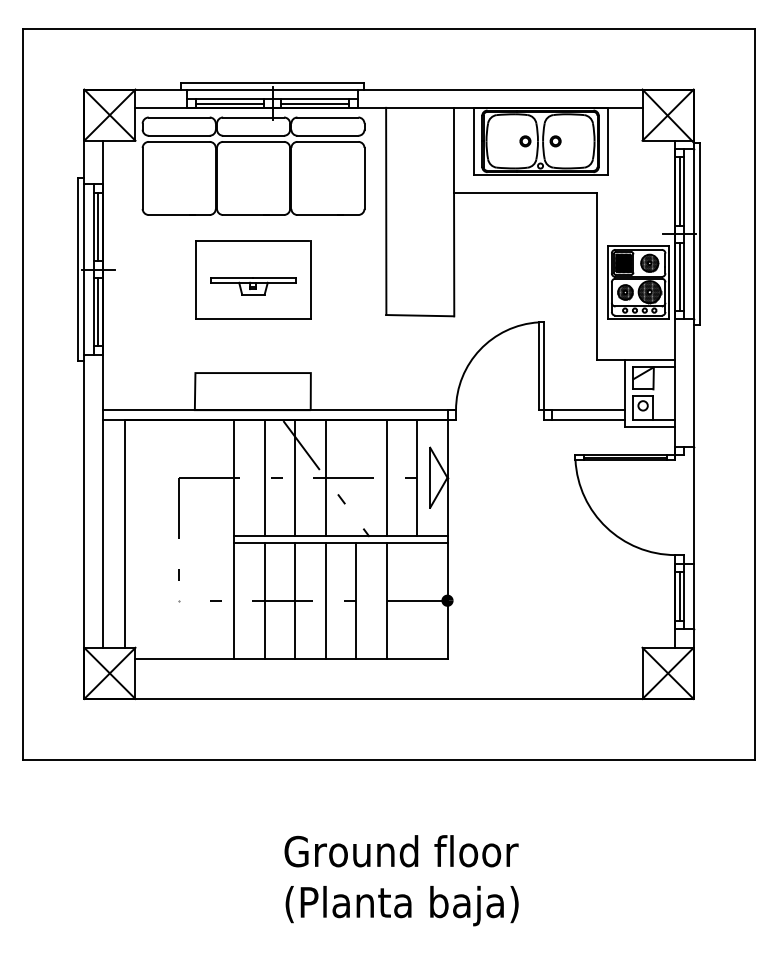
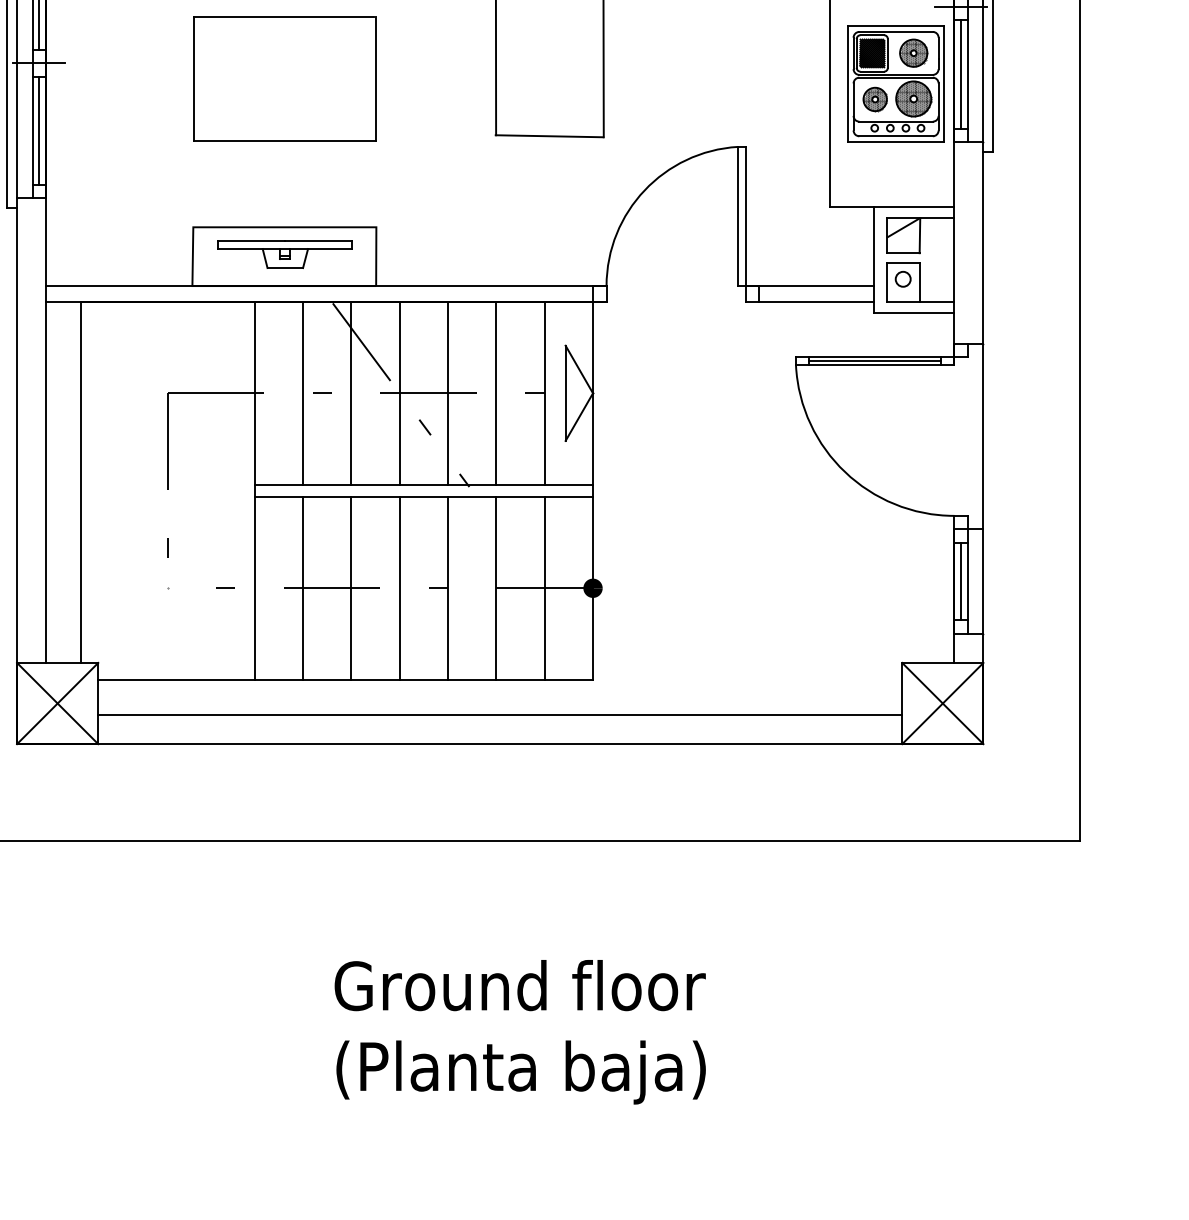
part: (253, 286) -> (285, 254), moved
line: (356, 477) -> (448, 392), added
line: (417, 600) -> (545, 587), added
line: (388, 680) -> (499, 714), added

